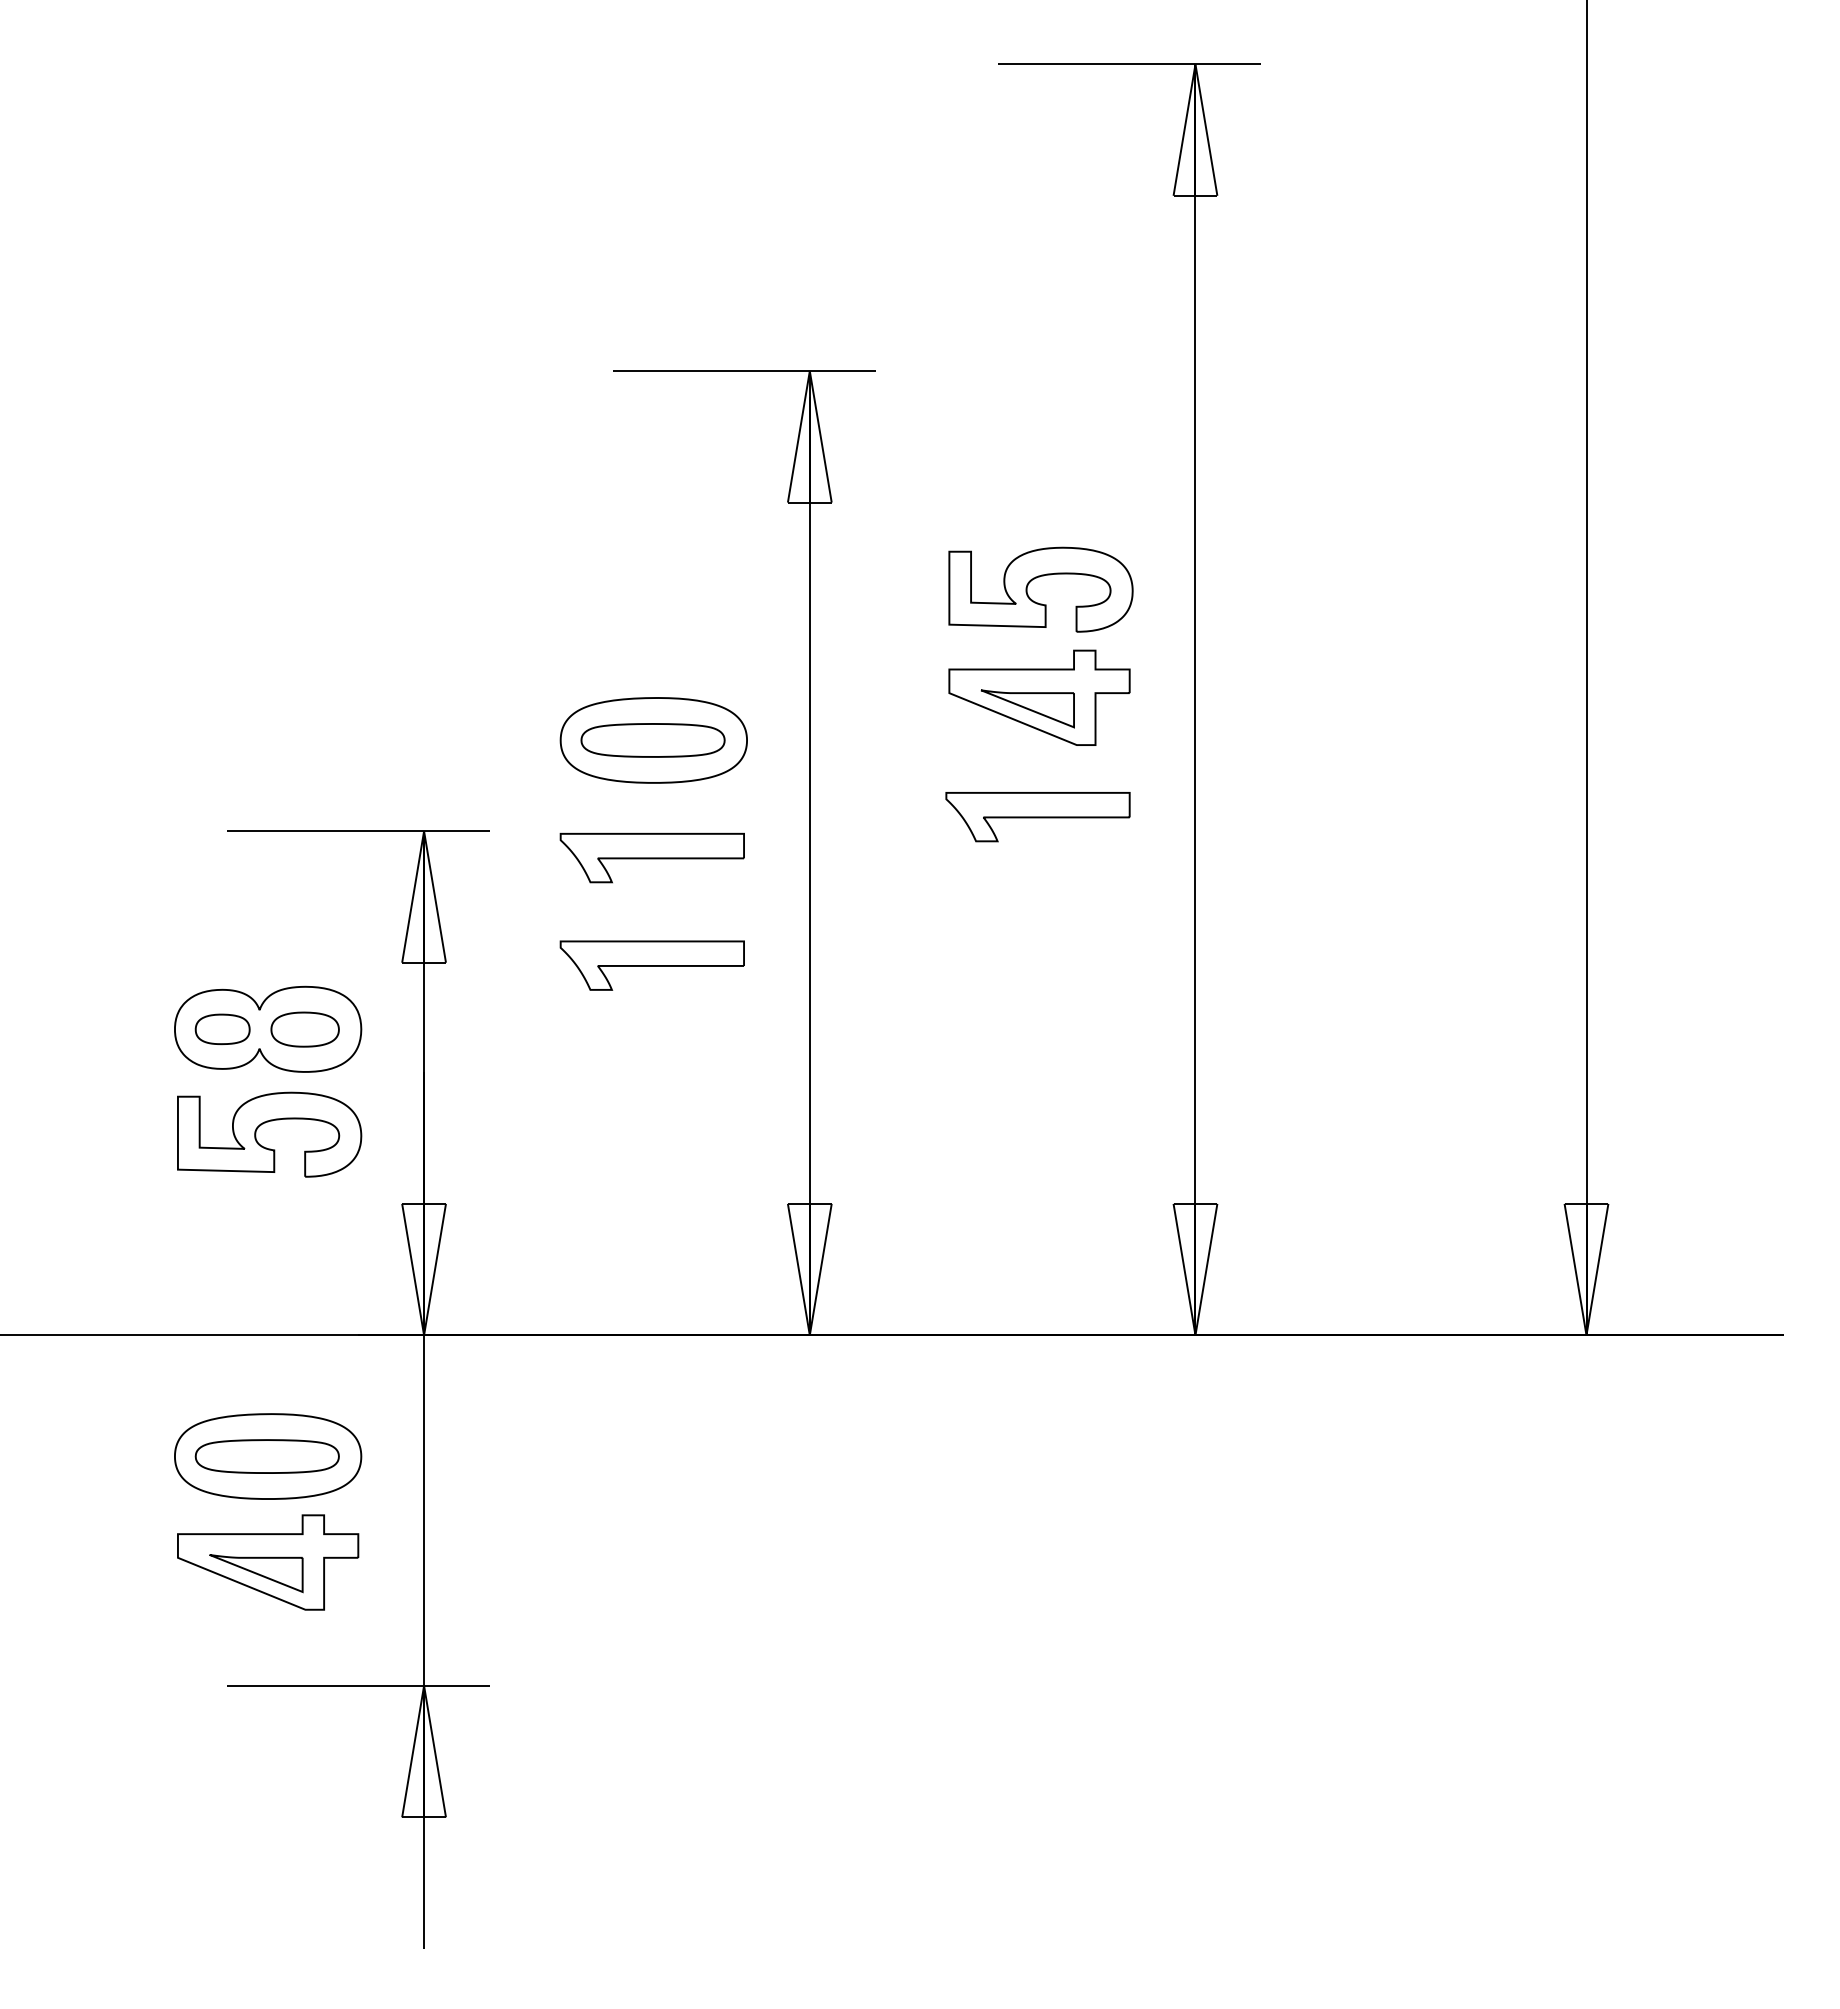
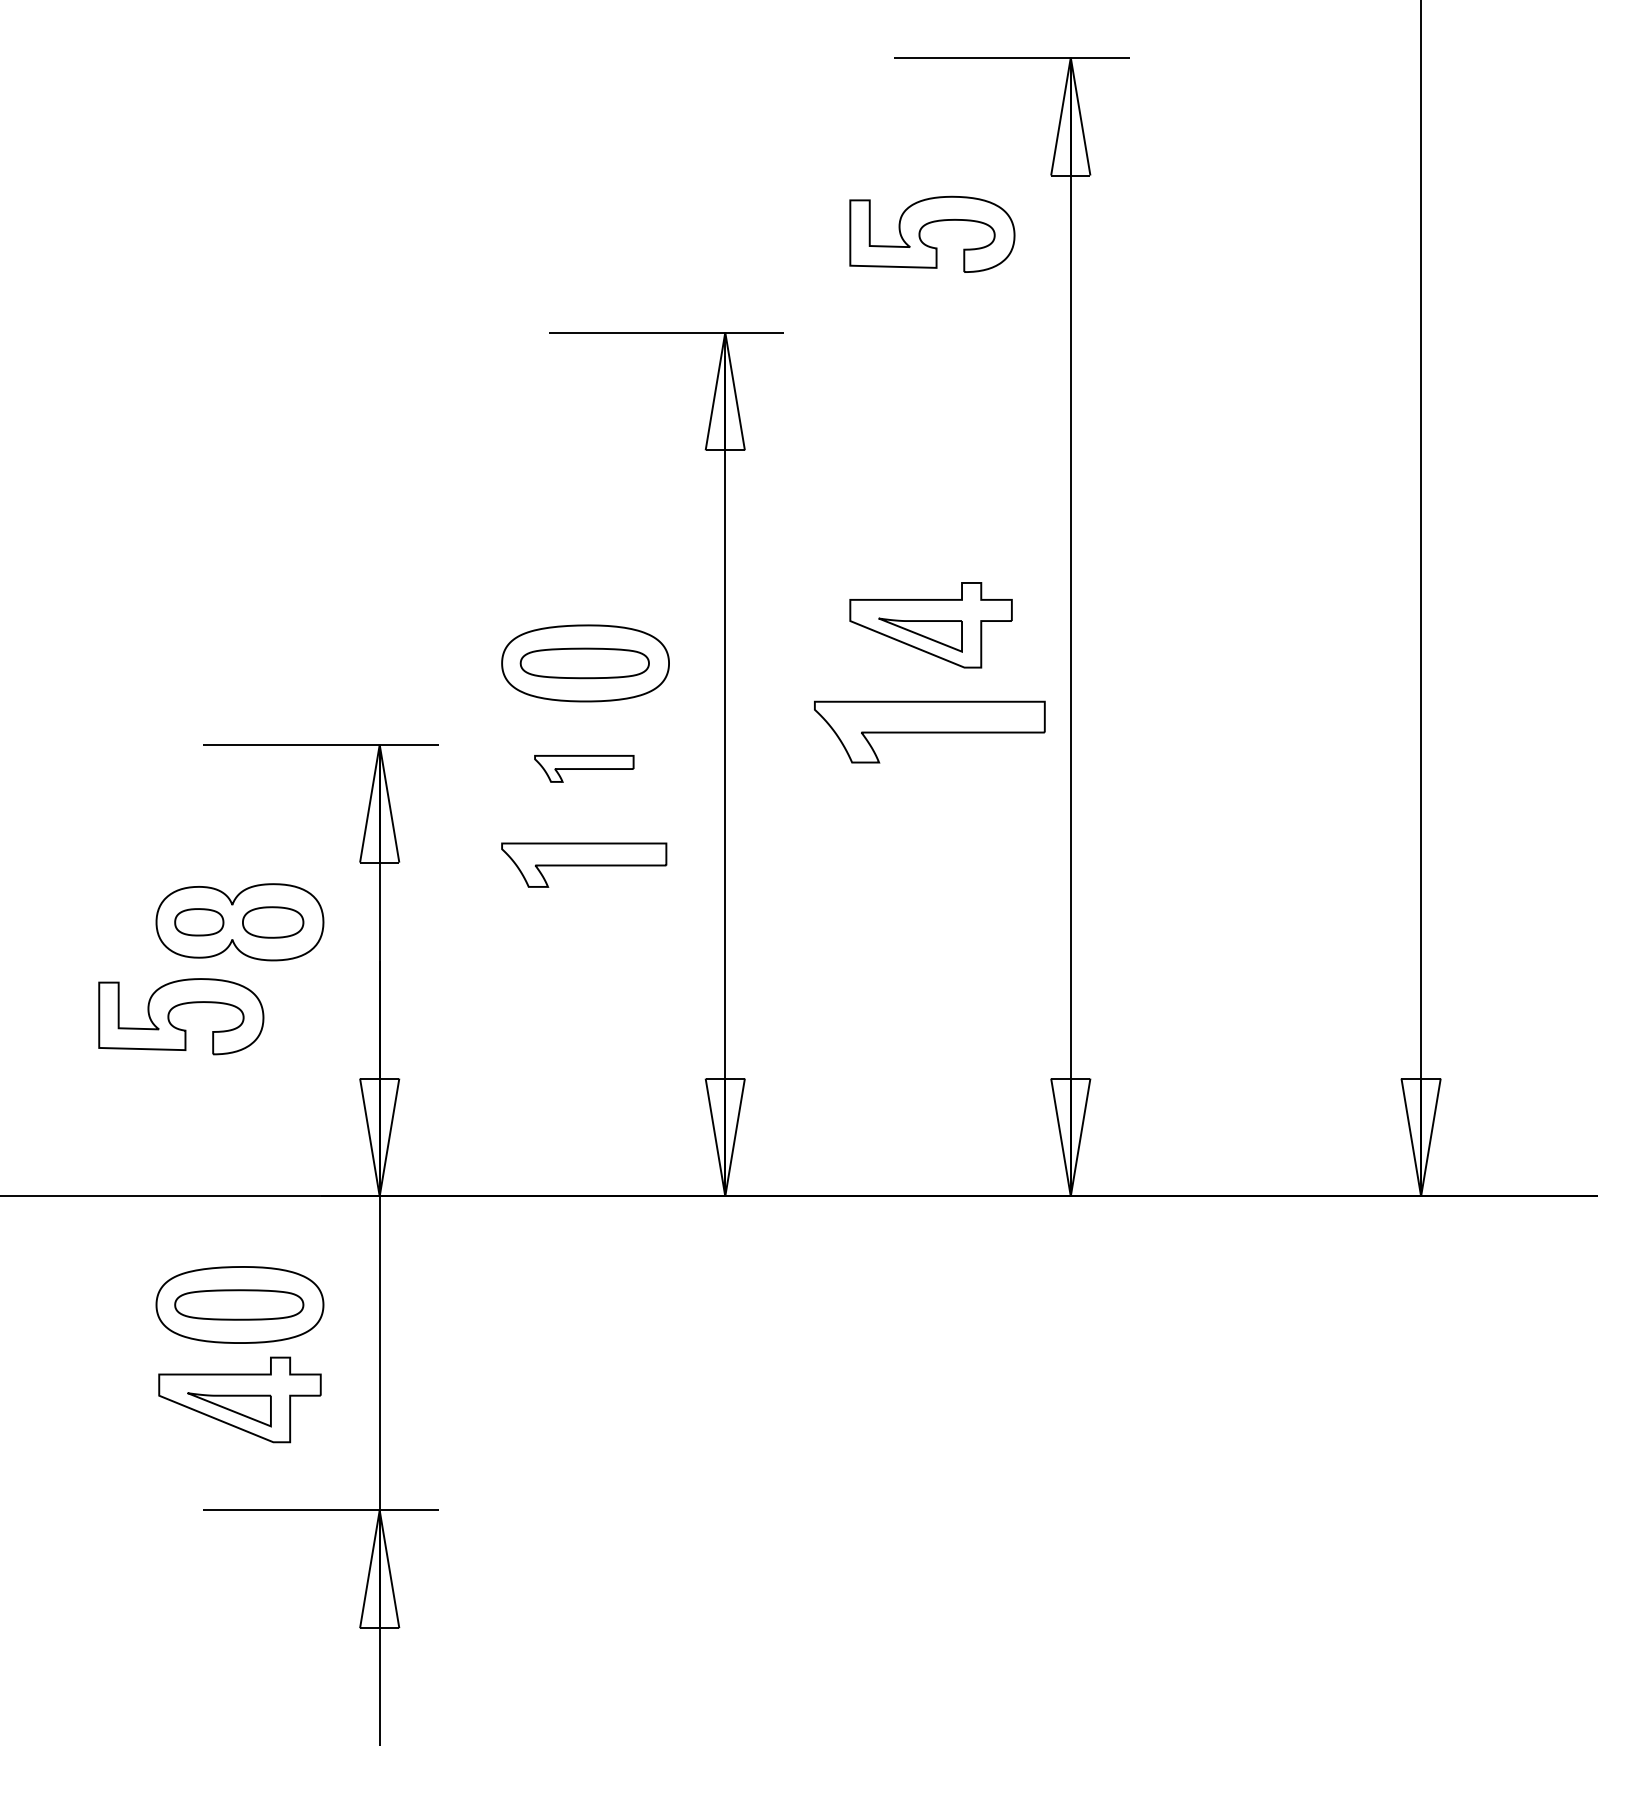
part: (1036, 578) -> (928, 224), moved
part: (1037, 816) -> (929, 731), size x1.4
part: (652, 857) -> (584, 768), size x0.6
part: (266, 1123) -> (178, 1006), moved

